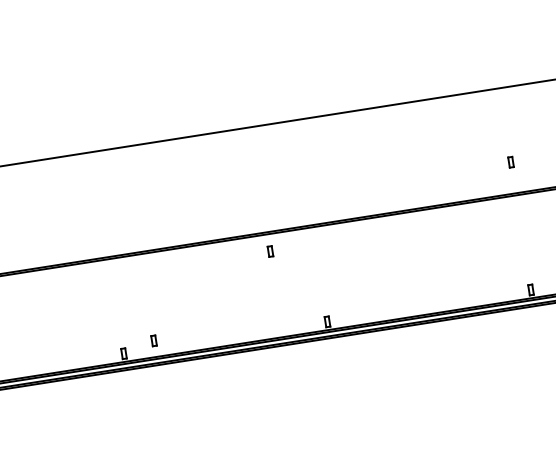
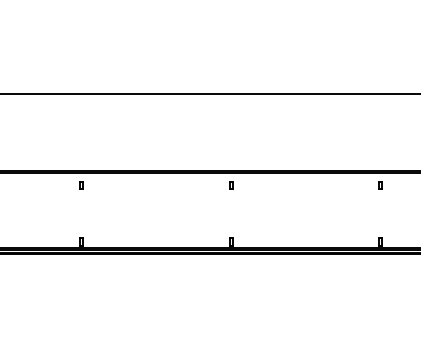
part: (510, 162) -> (380, 185), moved
part: (270, 251) -> (231, 185), moved
part: (153, 341) -> (81, 185), moved

